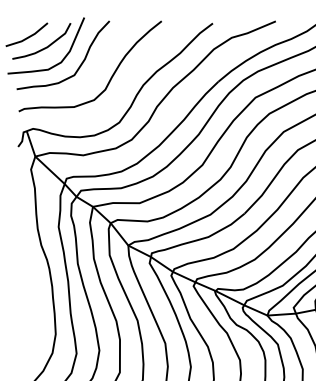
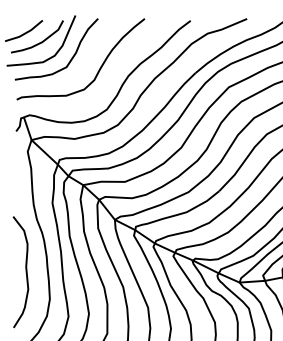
curve: (28, 304) -> (25, 272), added

